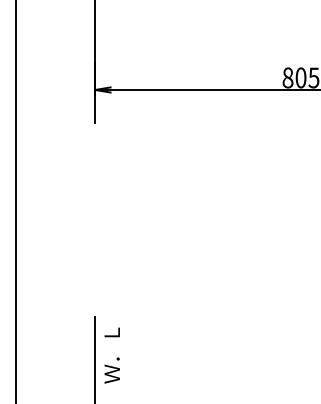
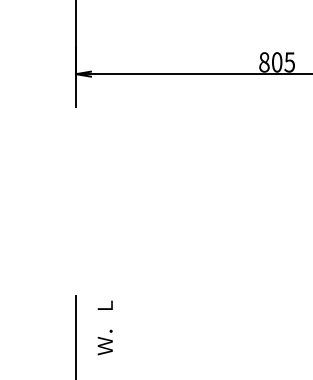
text: (111, 355) -> (104, 327), moved

